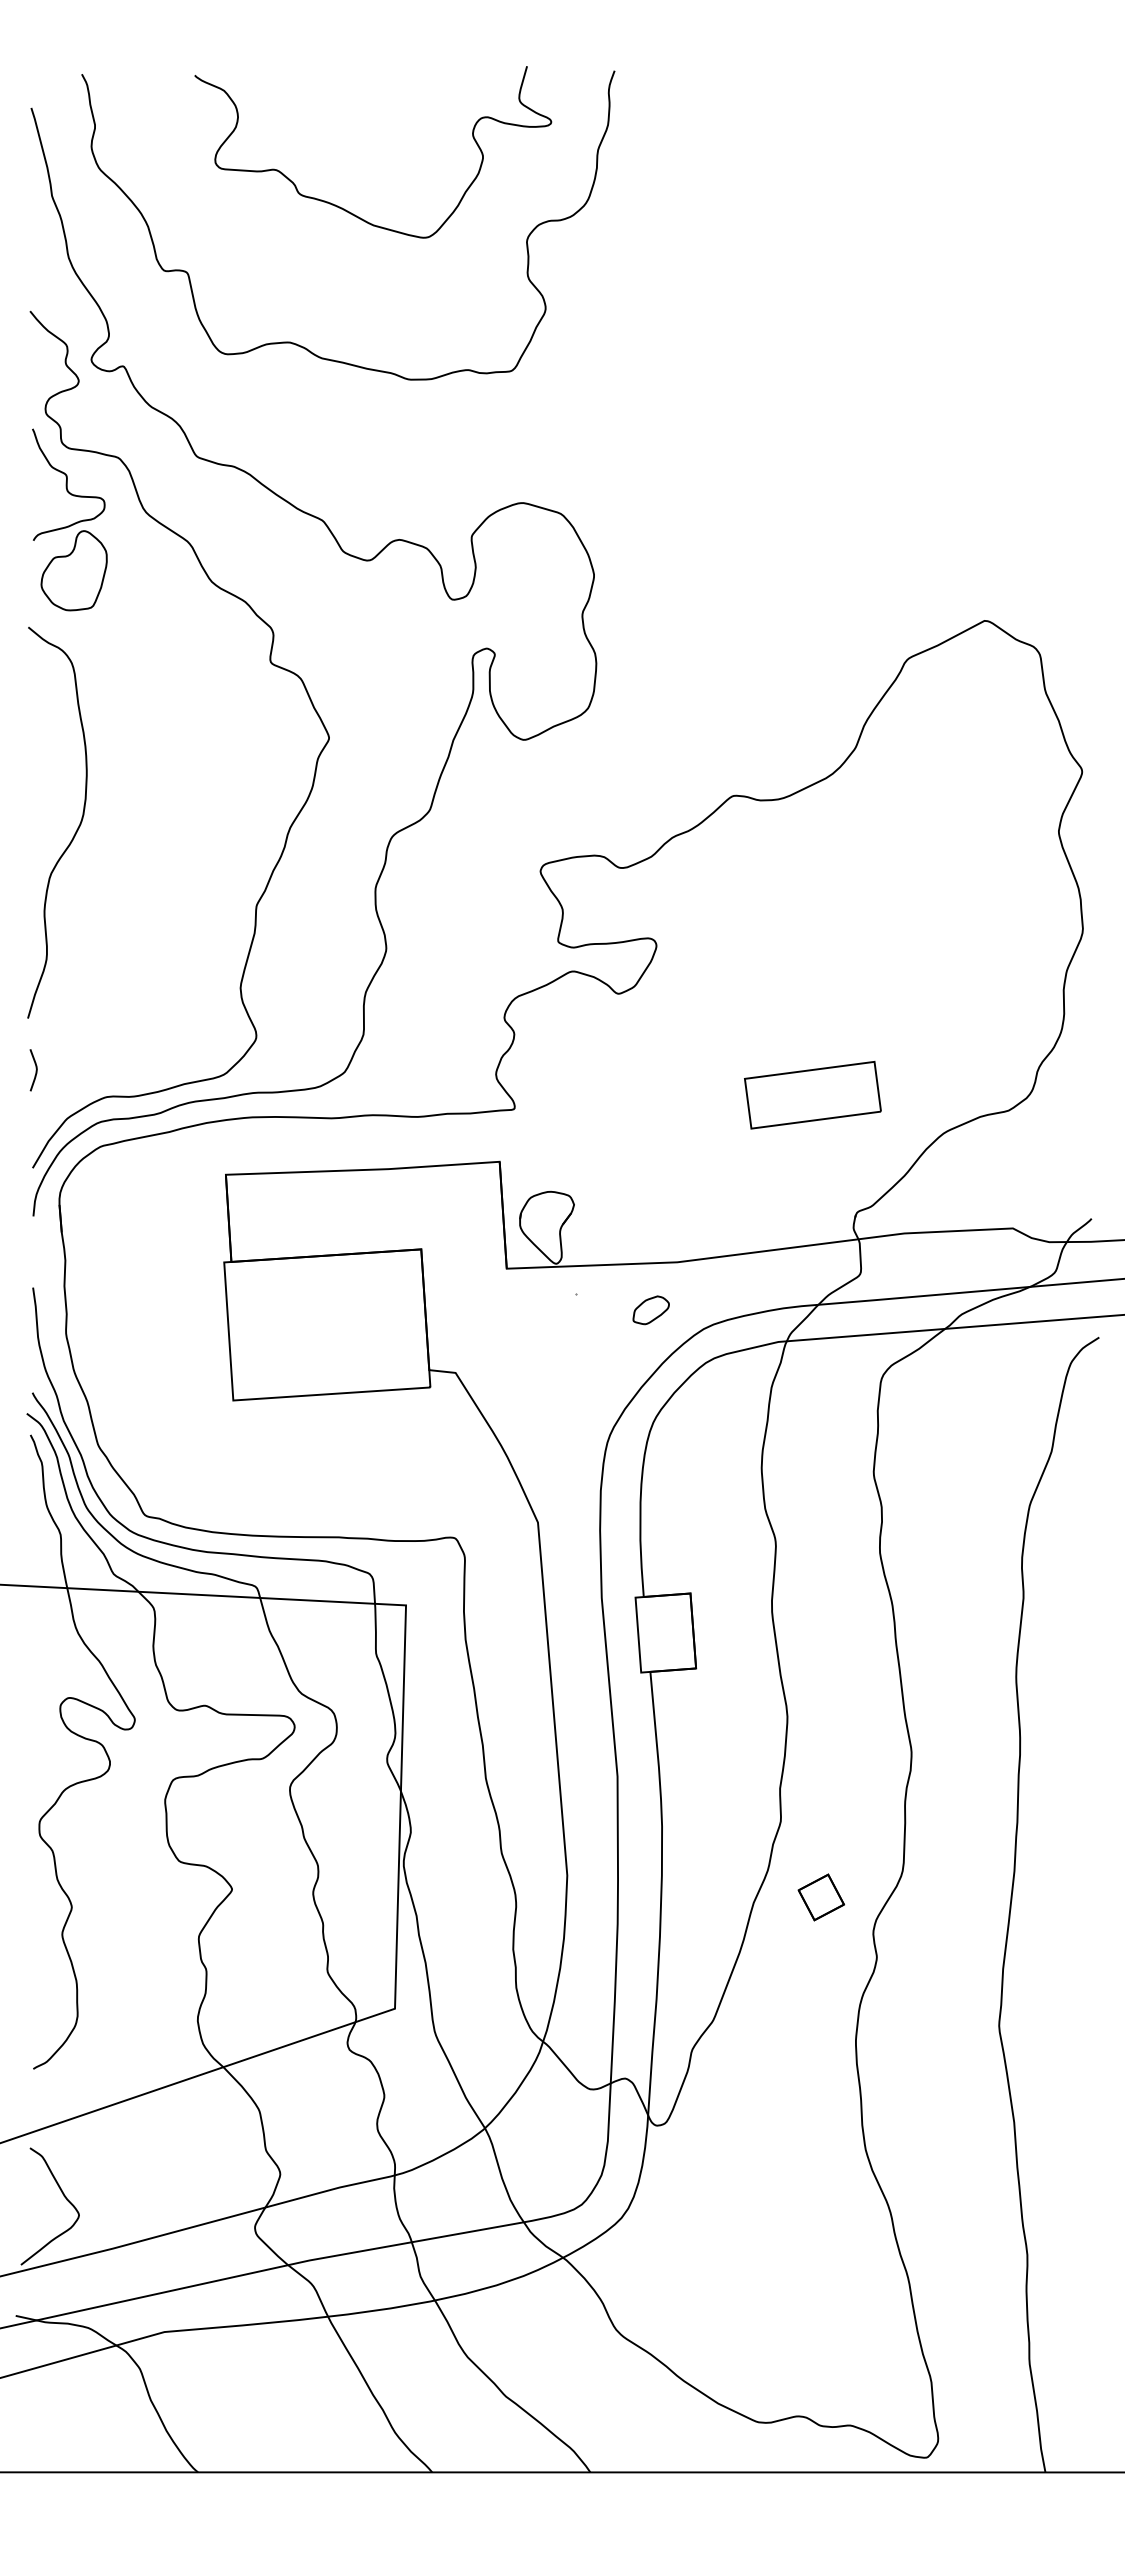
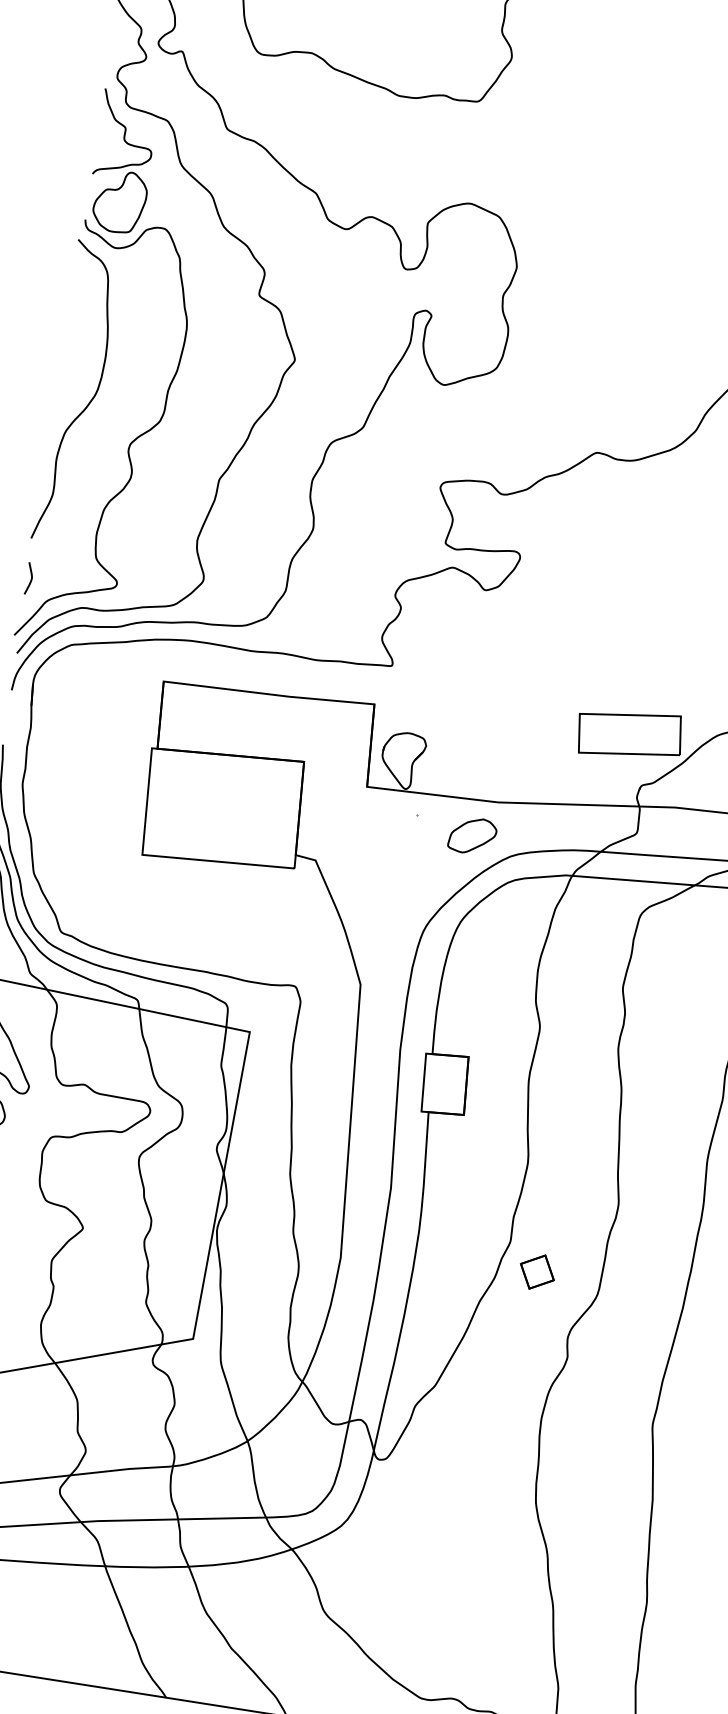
curve: (134, 879) -> (129, 444), added
part: (812, 1095) -> (629, 734), moved
part: (650, 1310) -> (471, 836), size x1.67
part: (820, 1897) -> (536, 1272), moved

